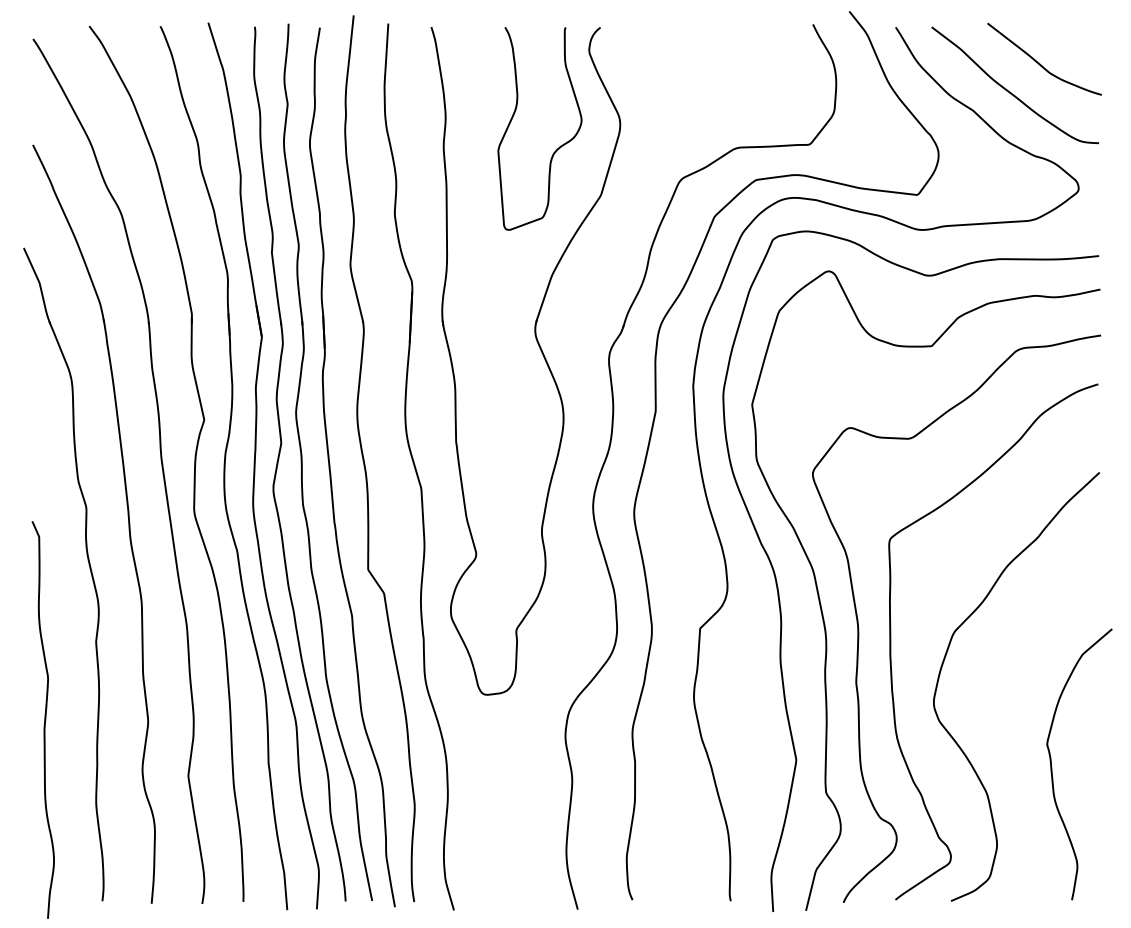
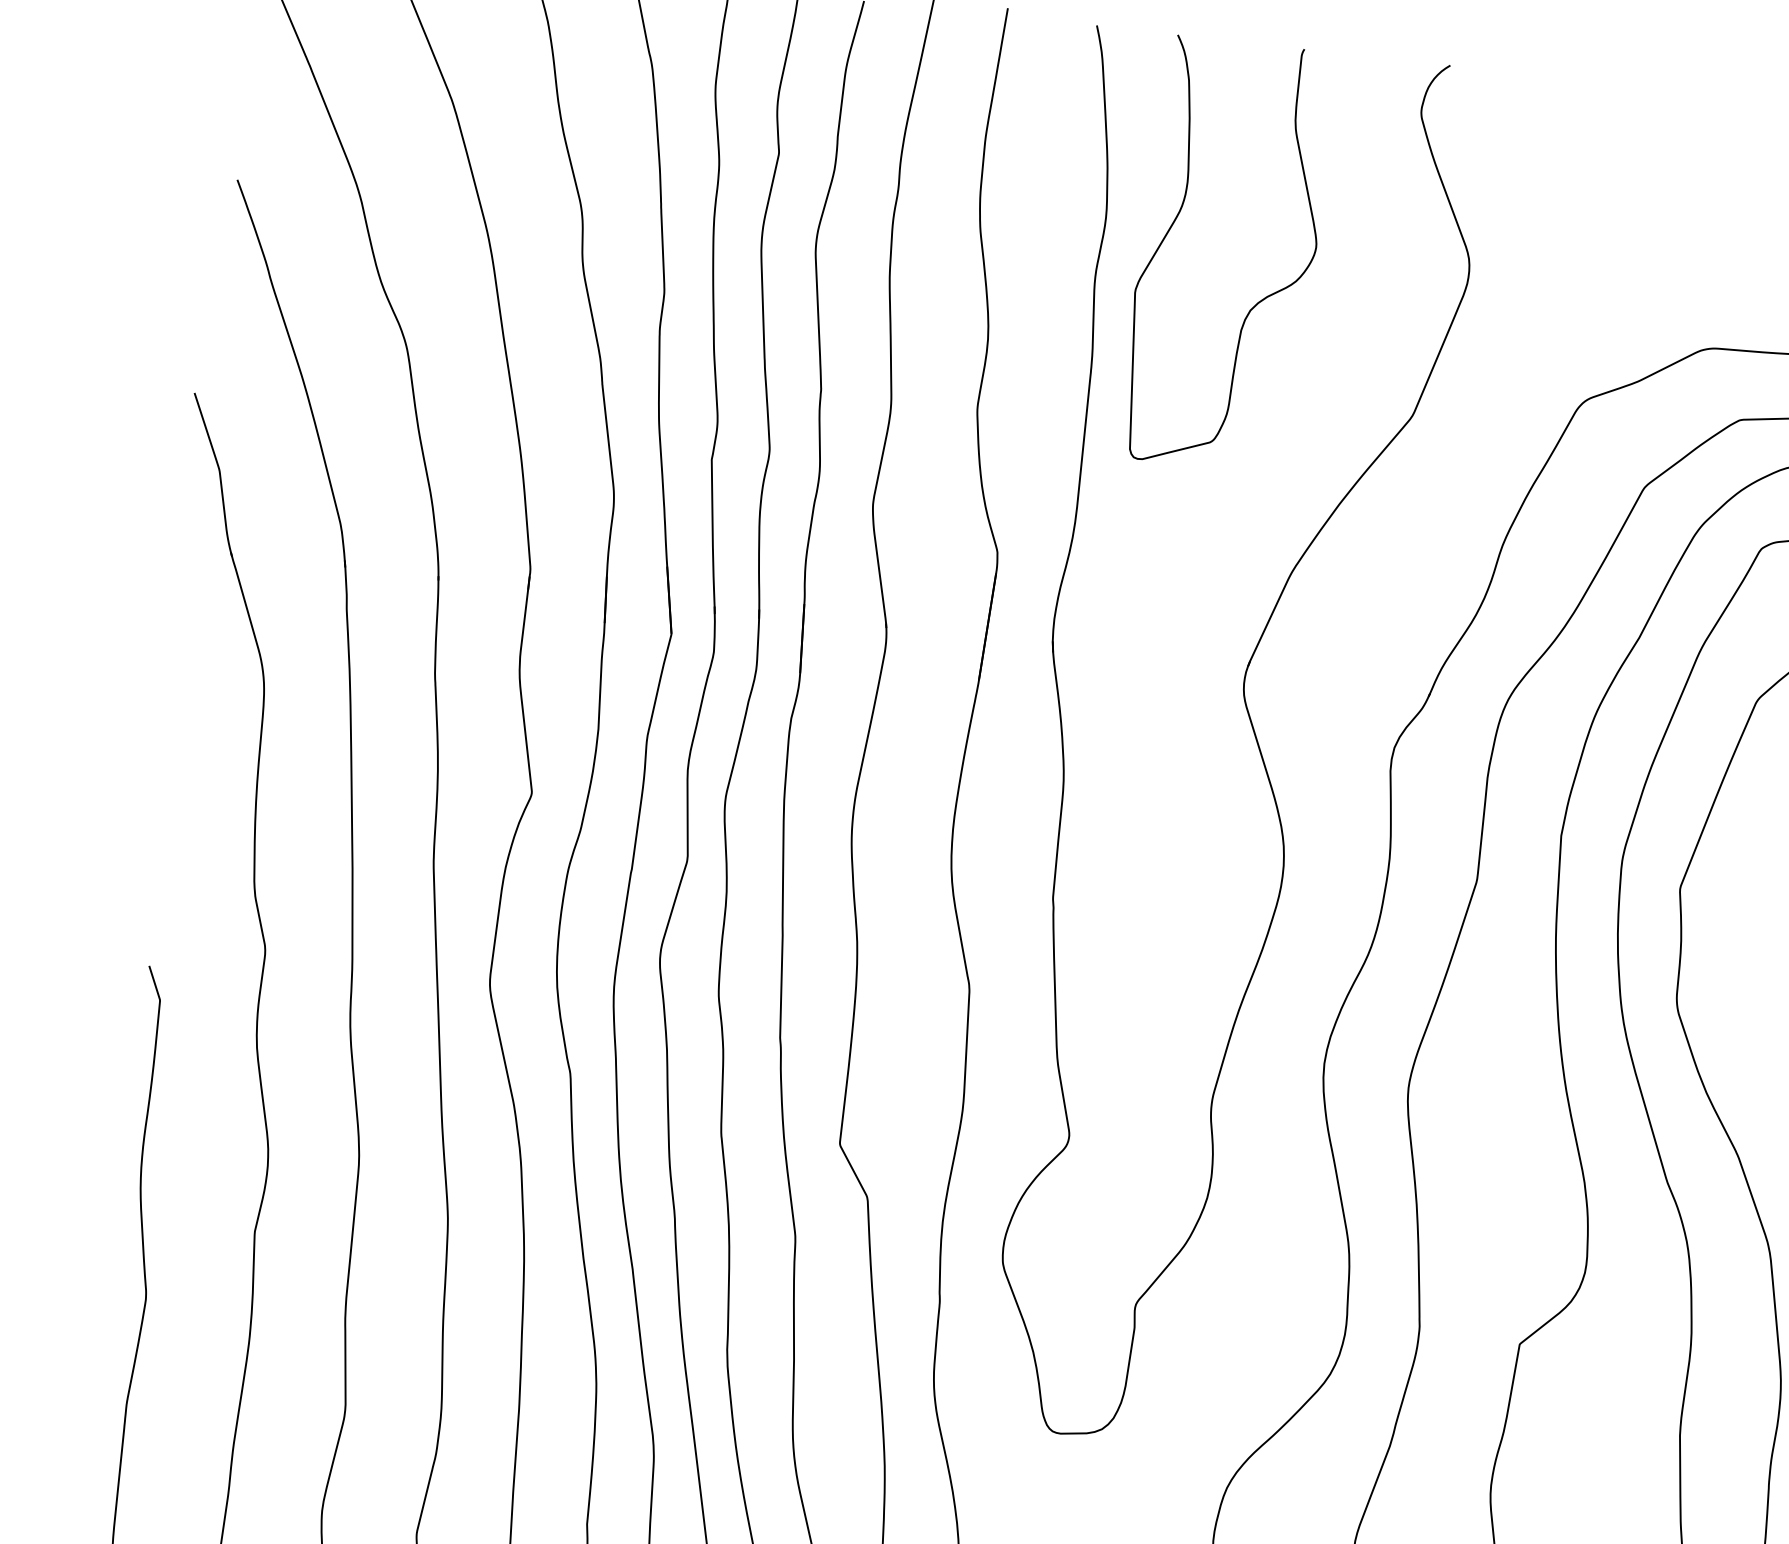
curve: (558, 147) -> (1261, 298), moved

